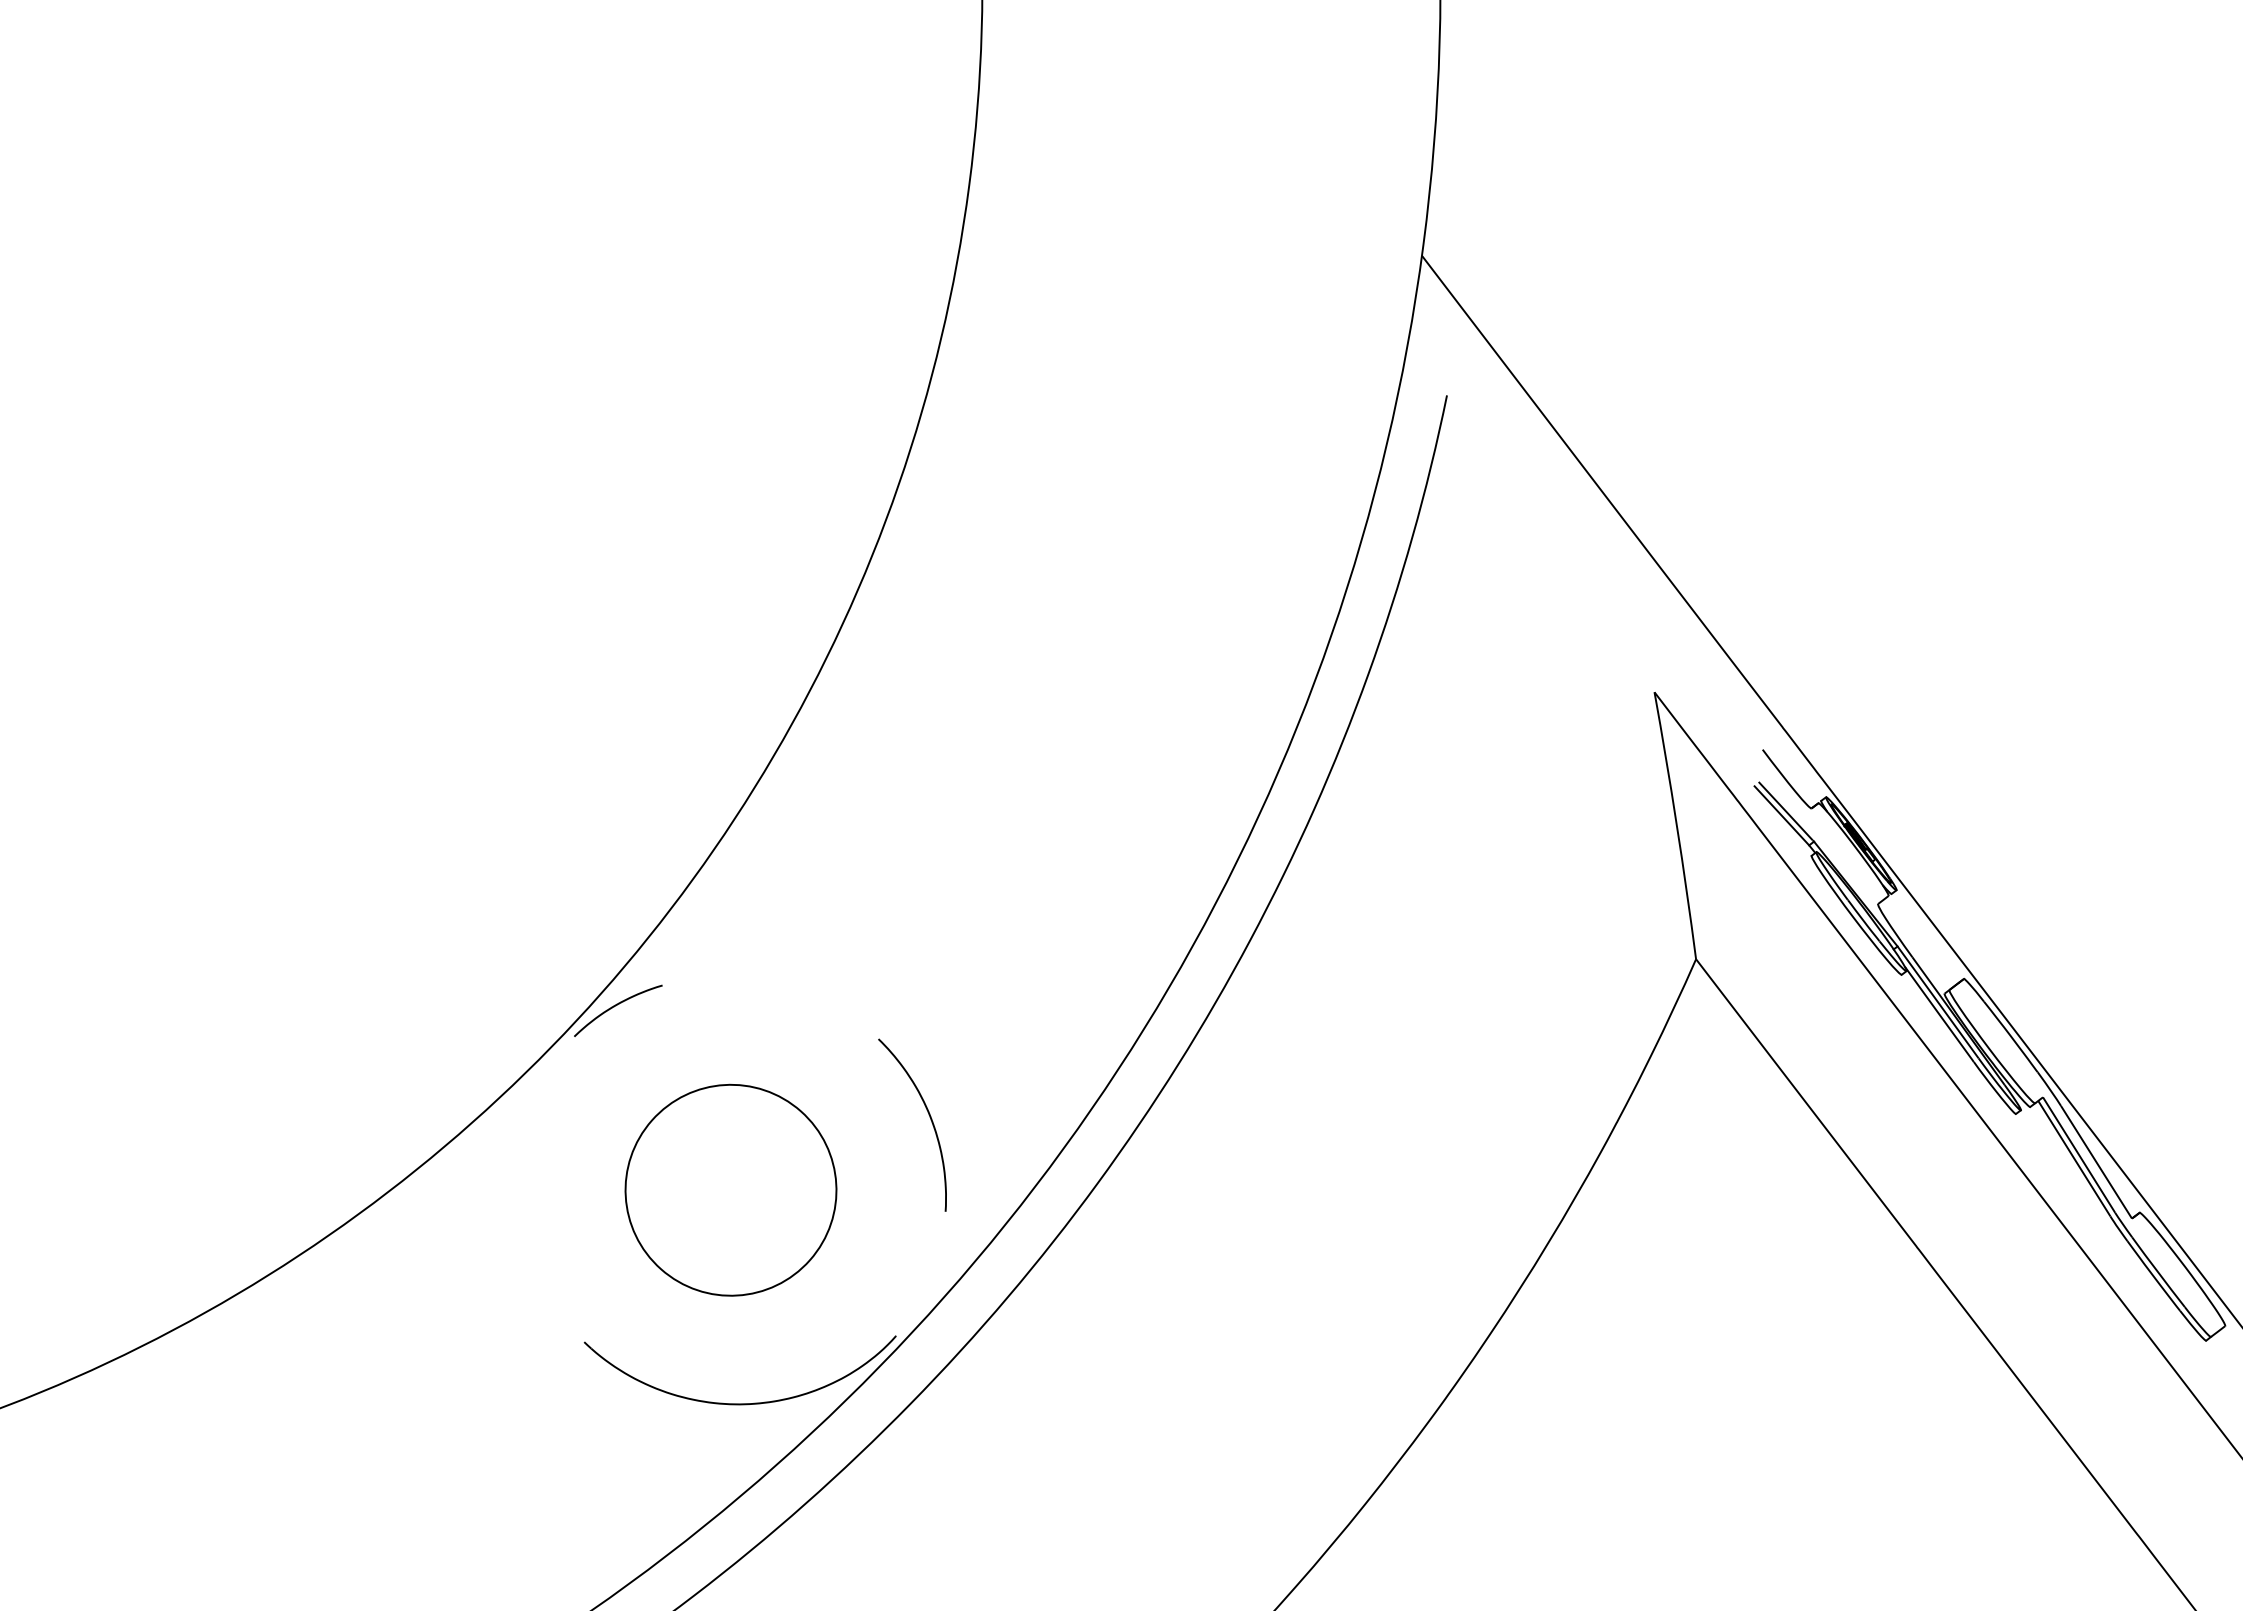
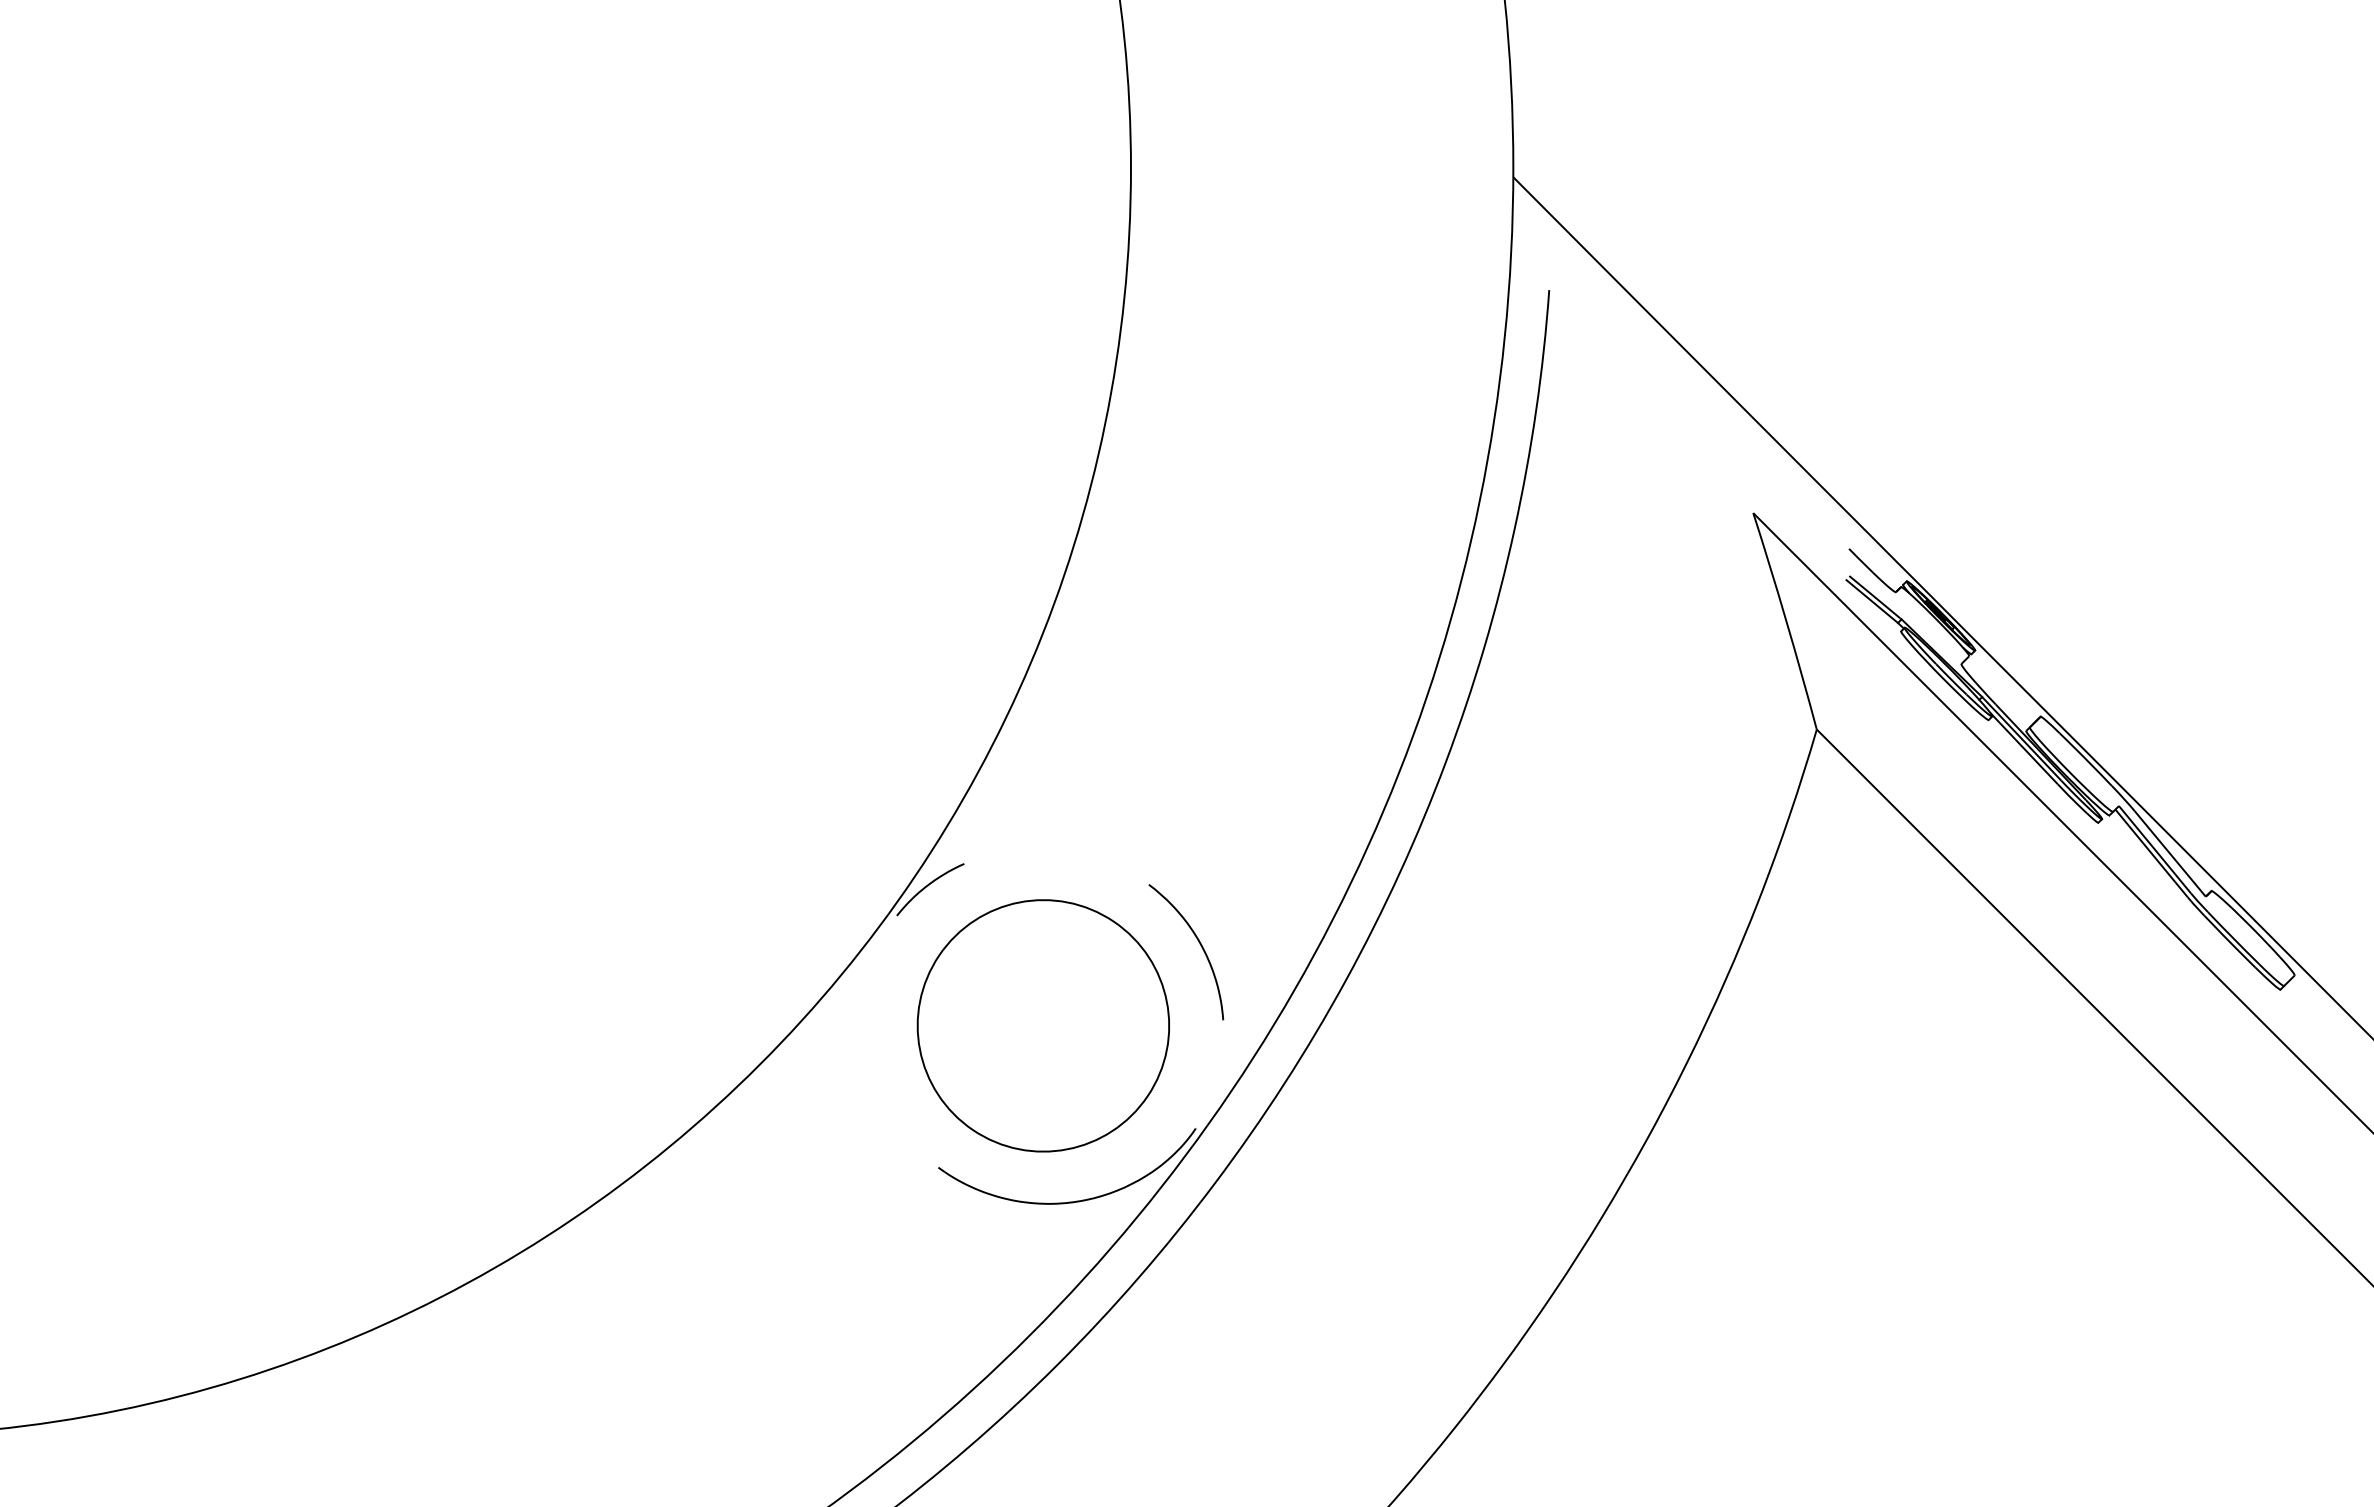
part: (730, 1189) -> (1042, 1025), size x1.43

